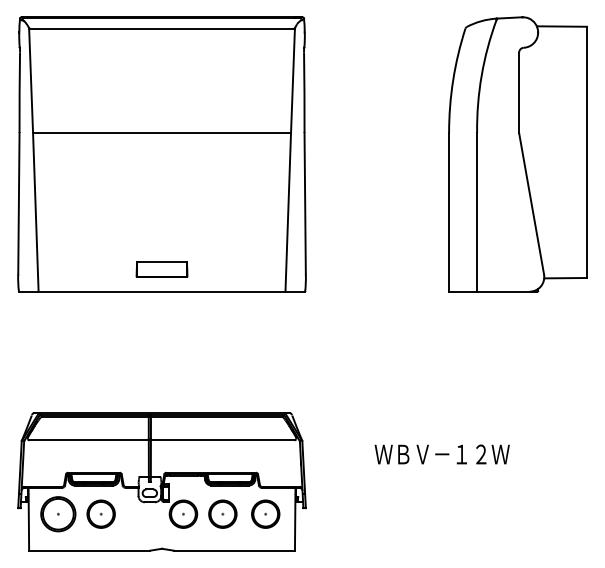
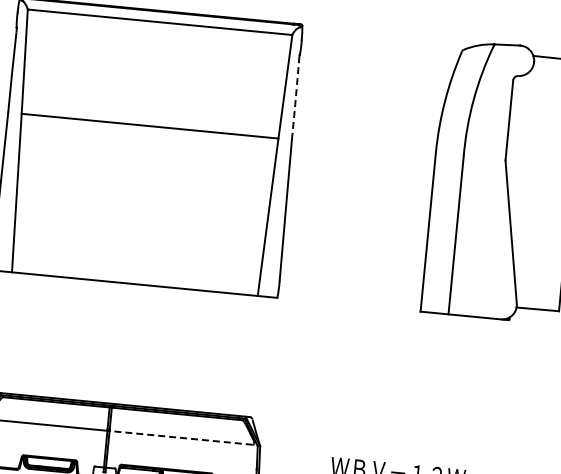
arc: (304, 92) -> (295, 99), solid -> dashed
part: (161, 269) -> (136, 262), removed
line: (222, 440) -> (180, 438), solid -> dashed

